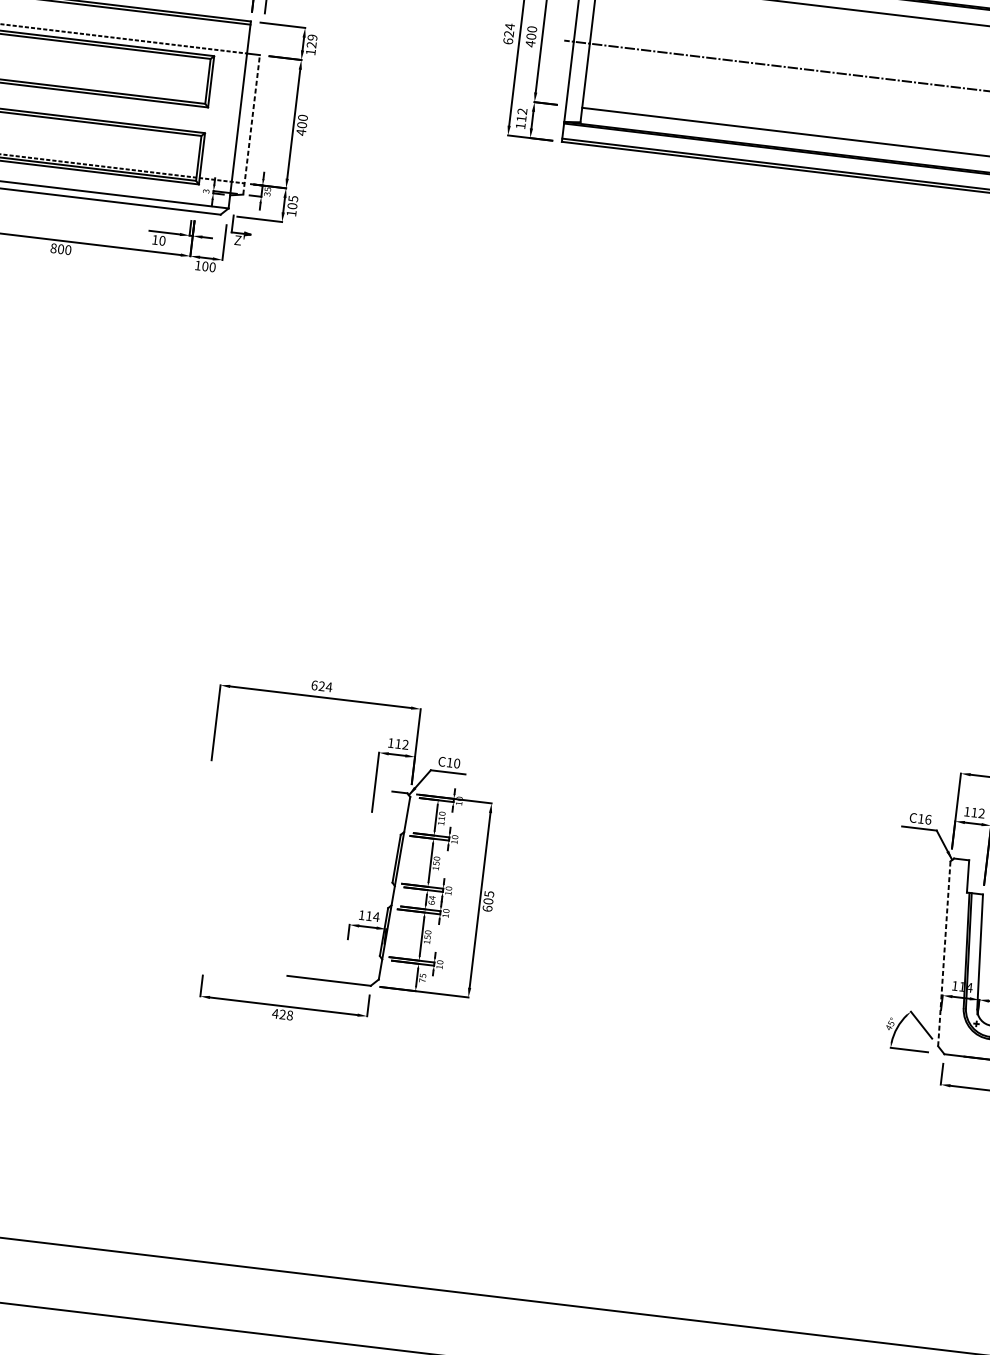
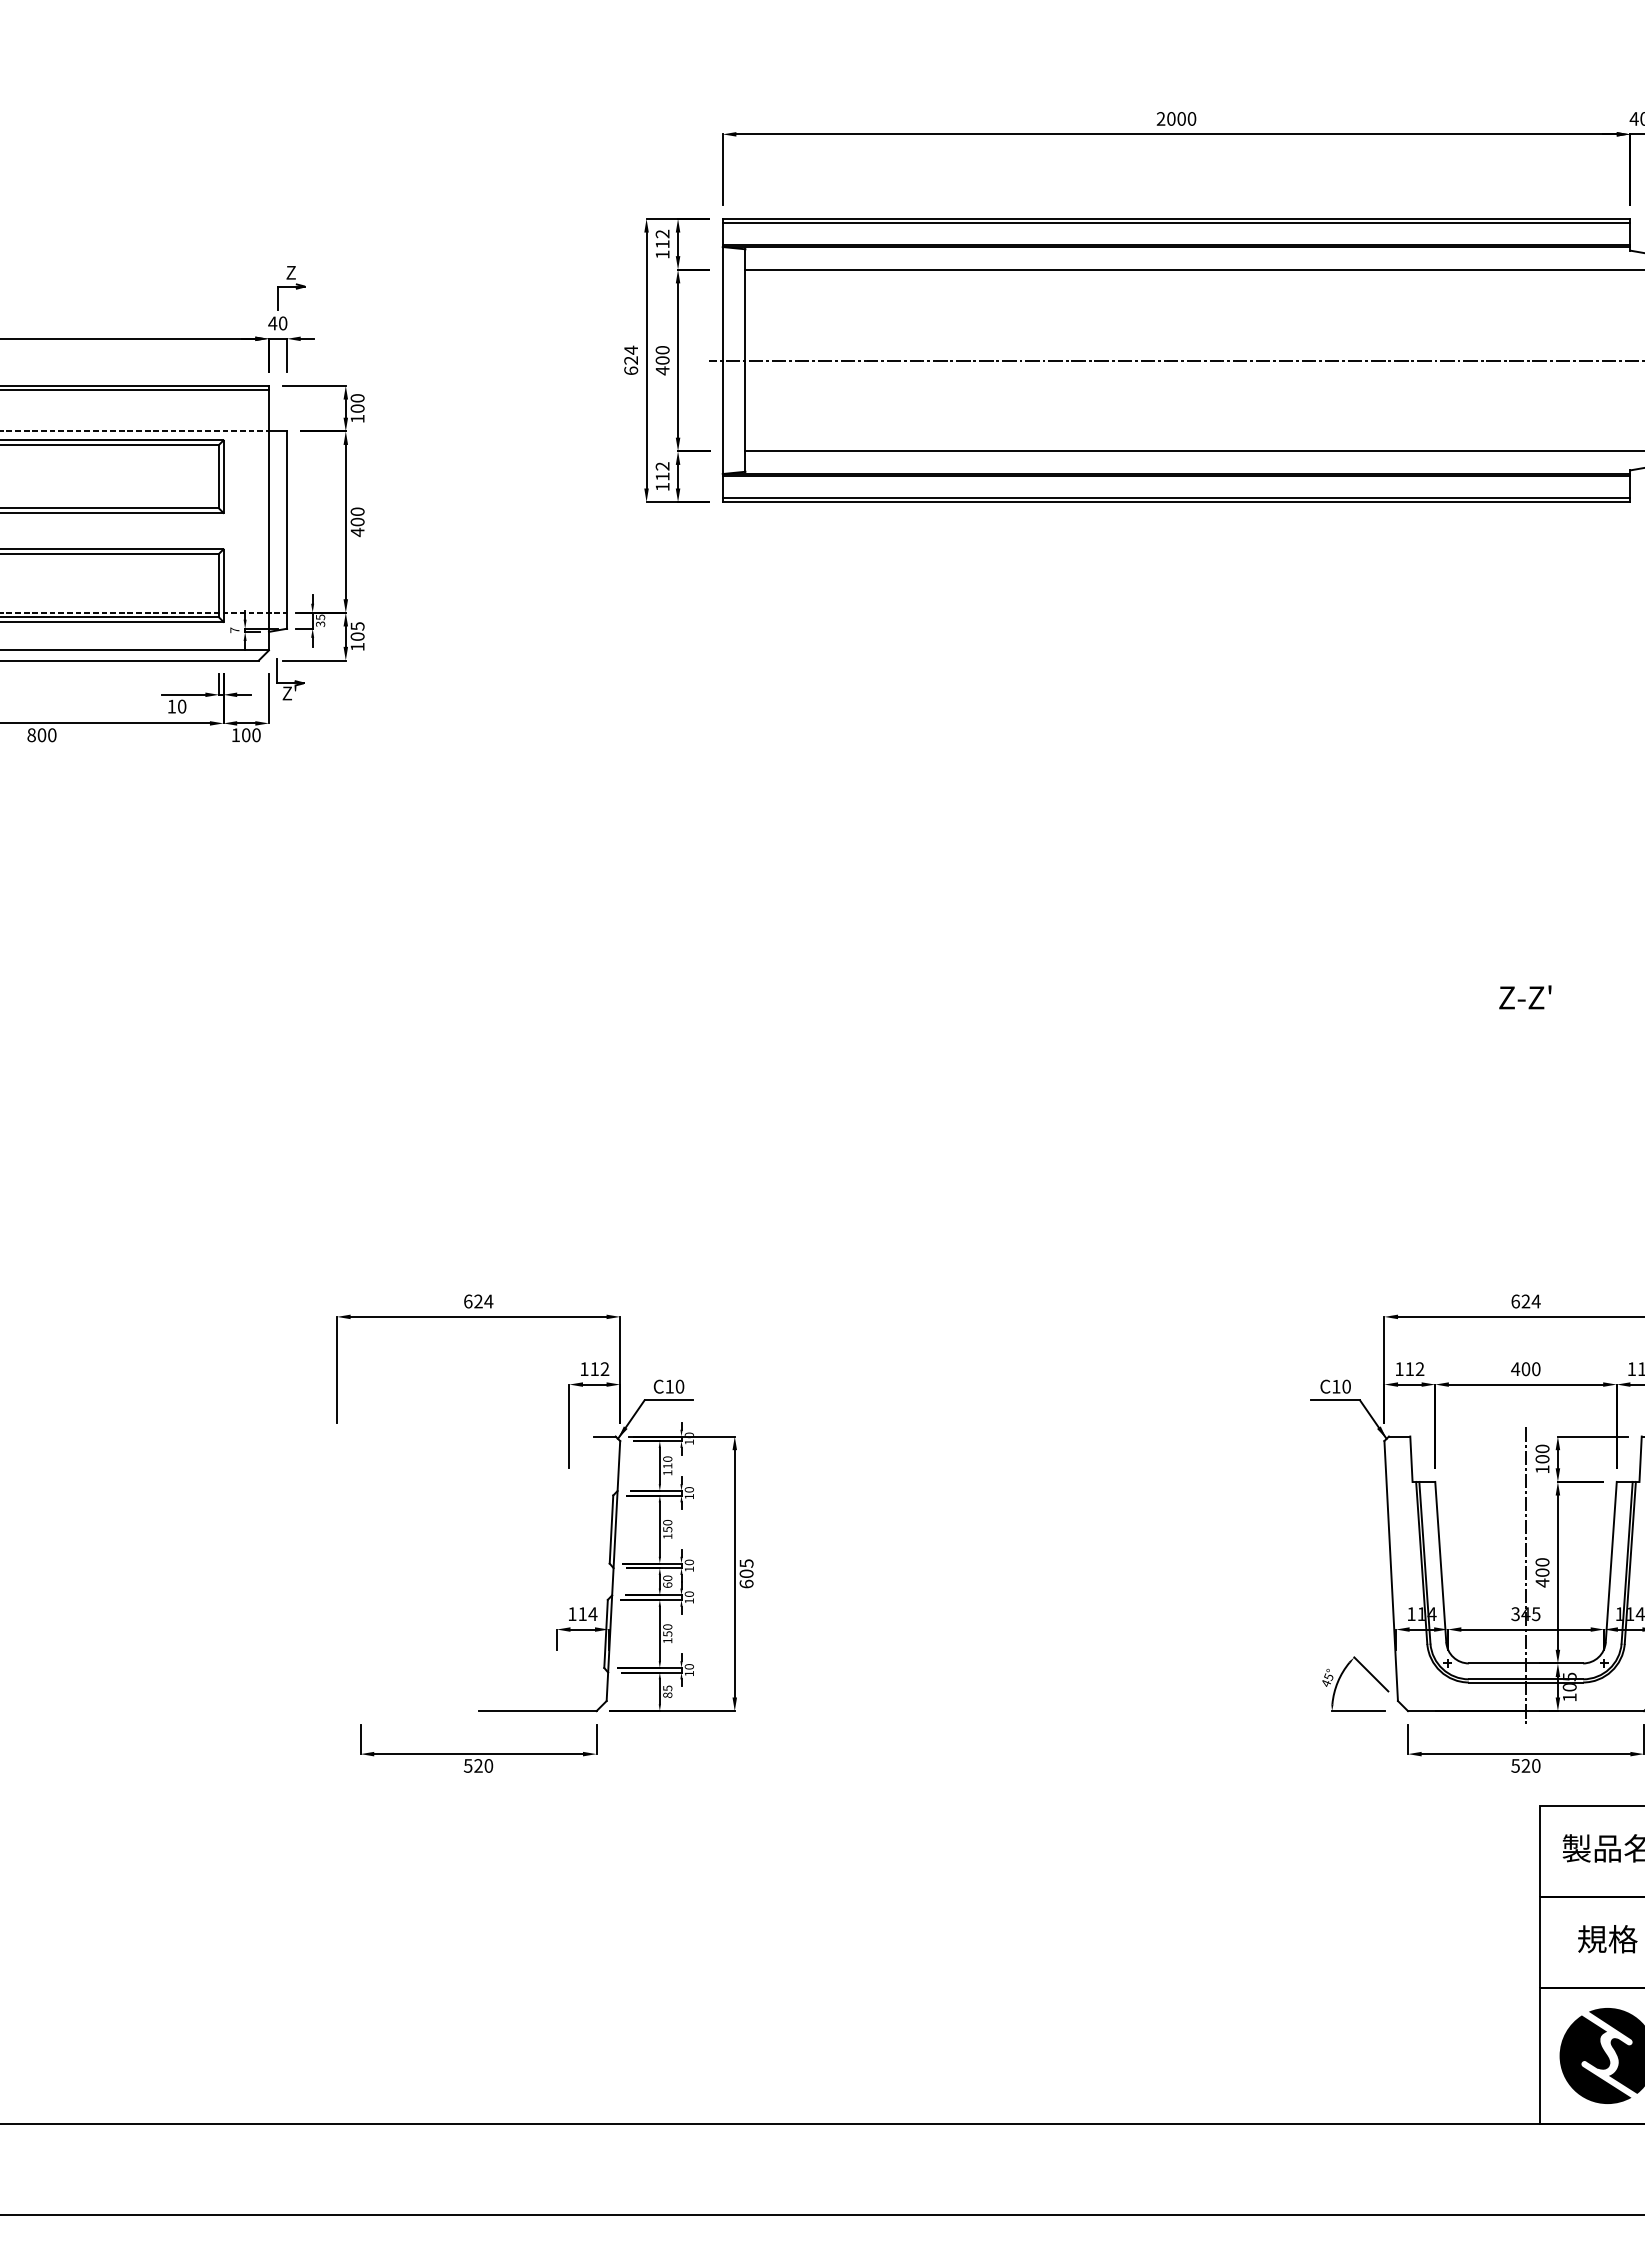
text: (312, 41) -> (357, 403), 129 -> 100
line: (251, 125) -> (287, 530), dashed -> solid
text: (205, 191) -> (234, 630), 3 -> 7
text: (928, 819) -> (1346, 1386), C16 -> C10
text: (432, 898) -> (667, 1578), 64 -> 60
line: (944, 953) -> (1391, 1570), dashed -> solid
text: (422, 980) -> (667, 1694), 75 -> 85
text: (282, 1014) -> (478, 1765), 428 -> 520

